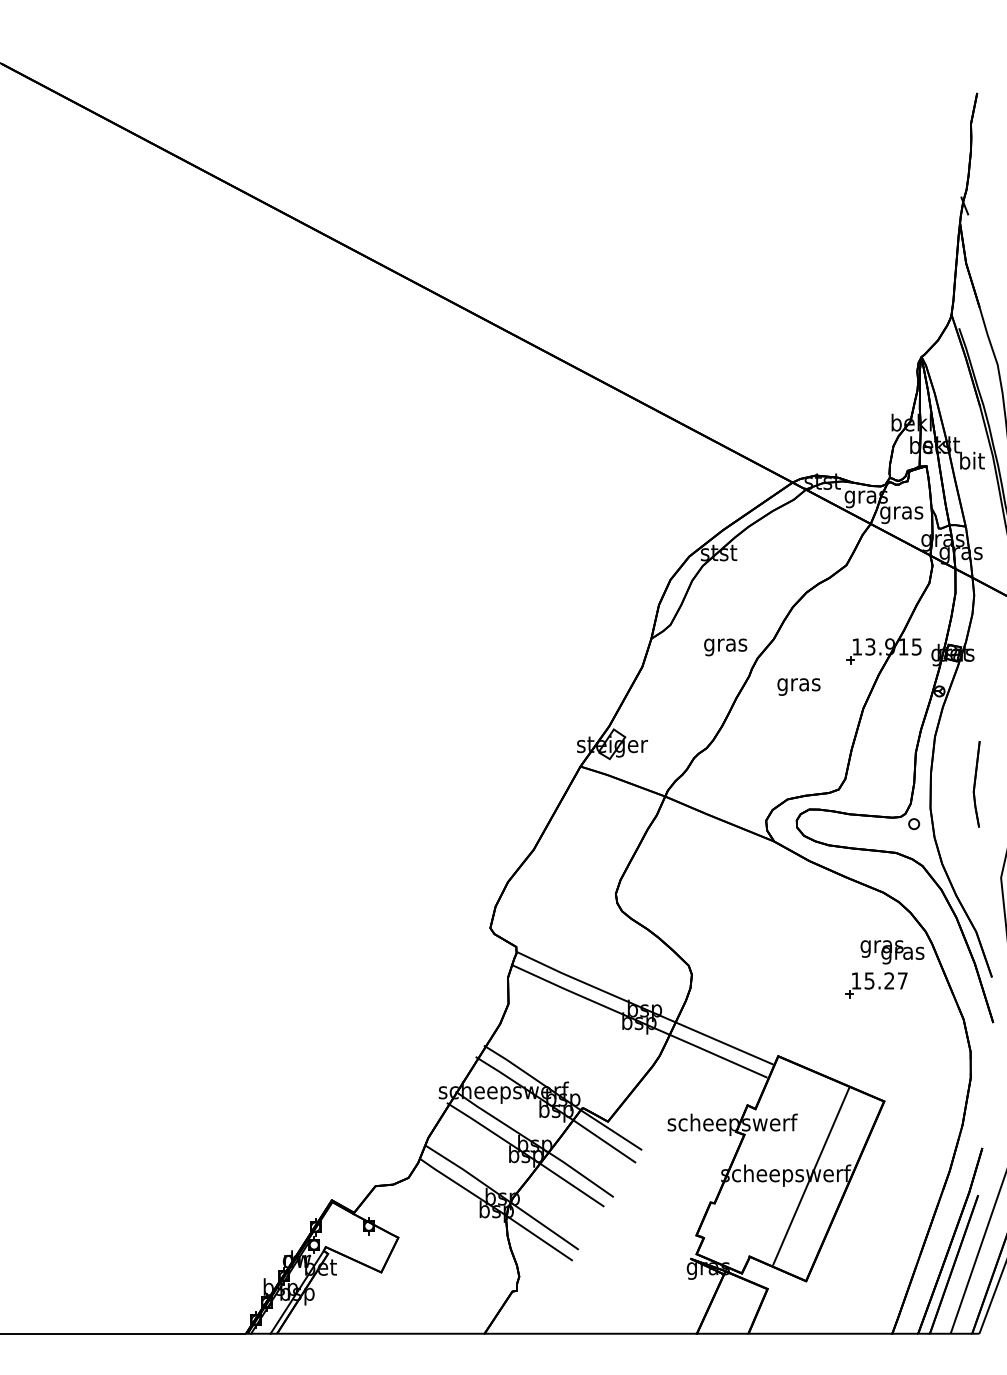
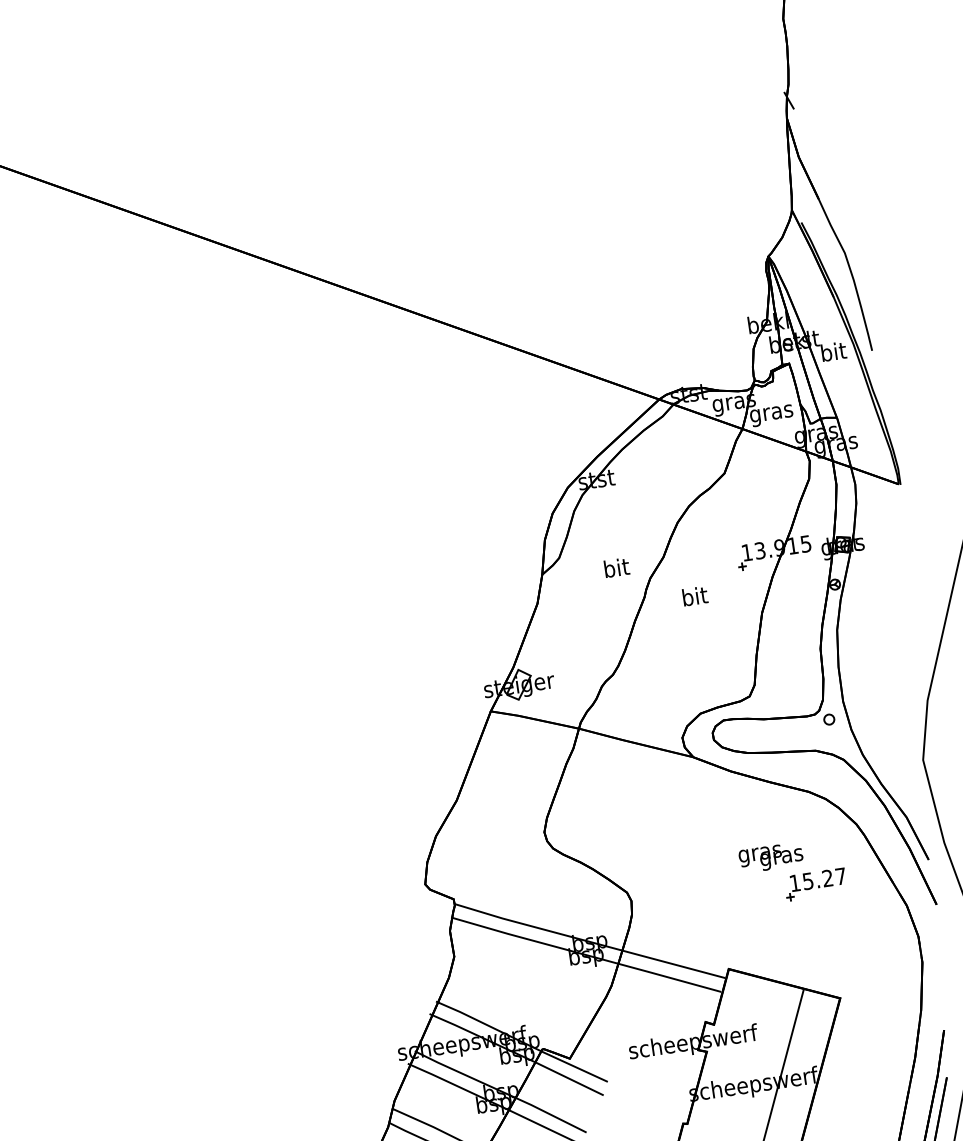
text: (725, 645) -> (616, 570), gras -> bit
text: (798, 684) -> (694, 598), gras -> bit
part: (976, 784) -> (885, 671), removed
text: (892, 952) -> (771, 857), moved

